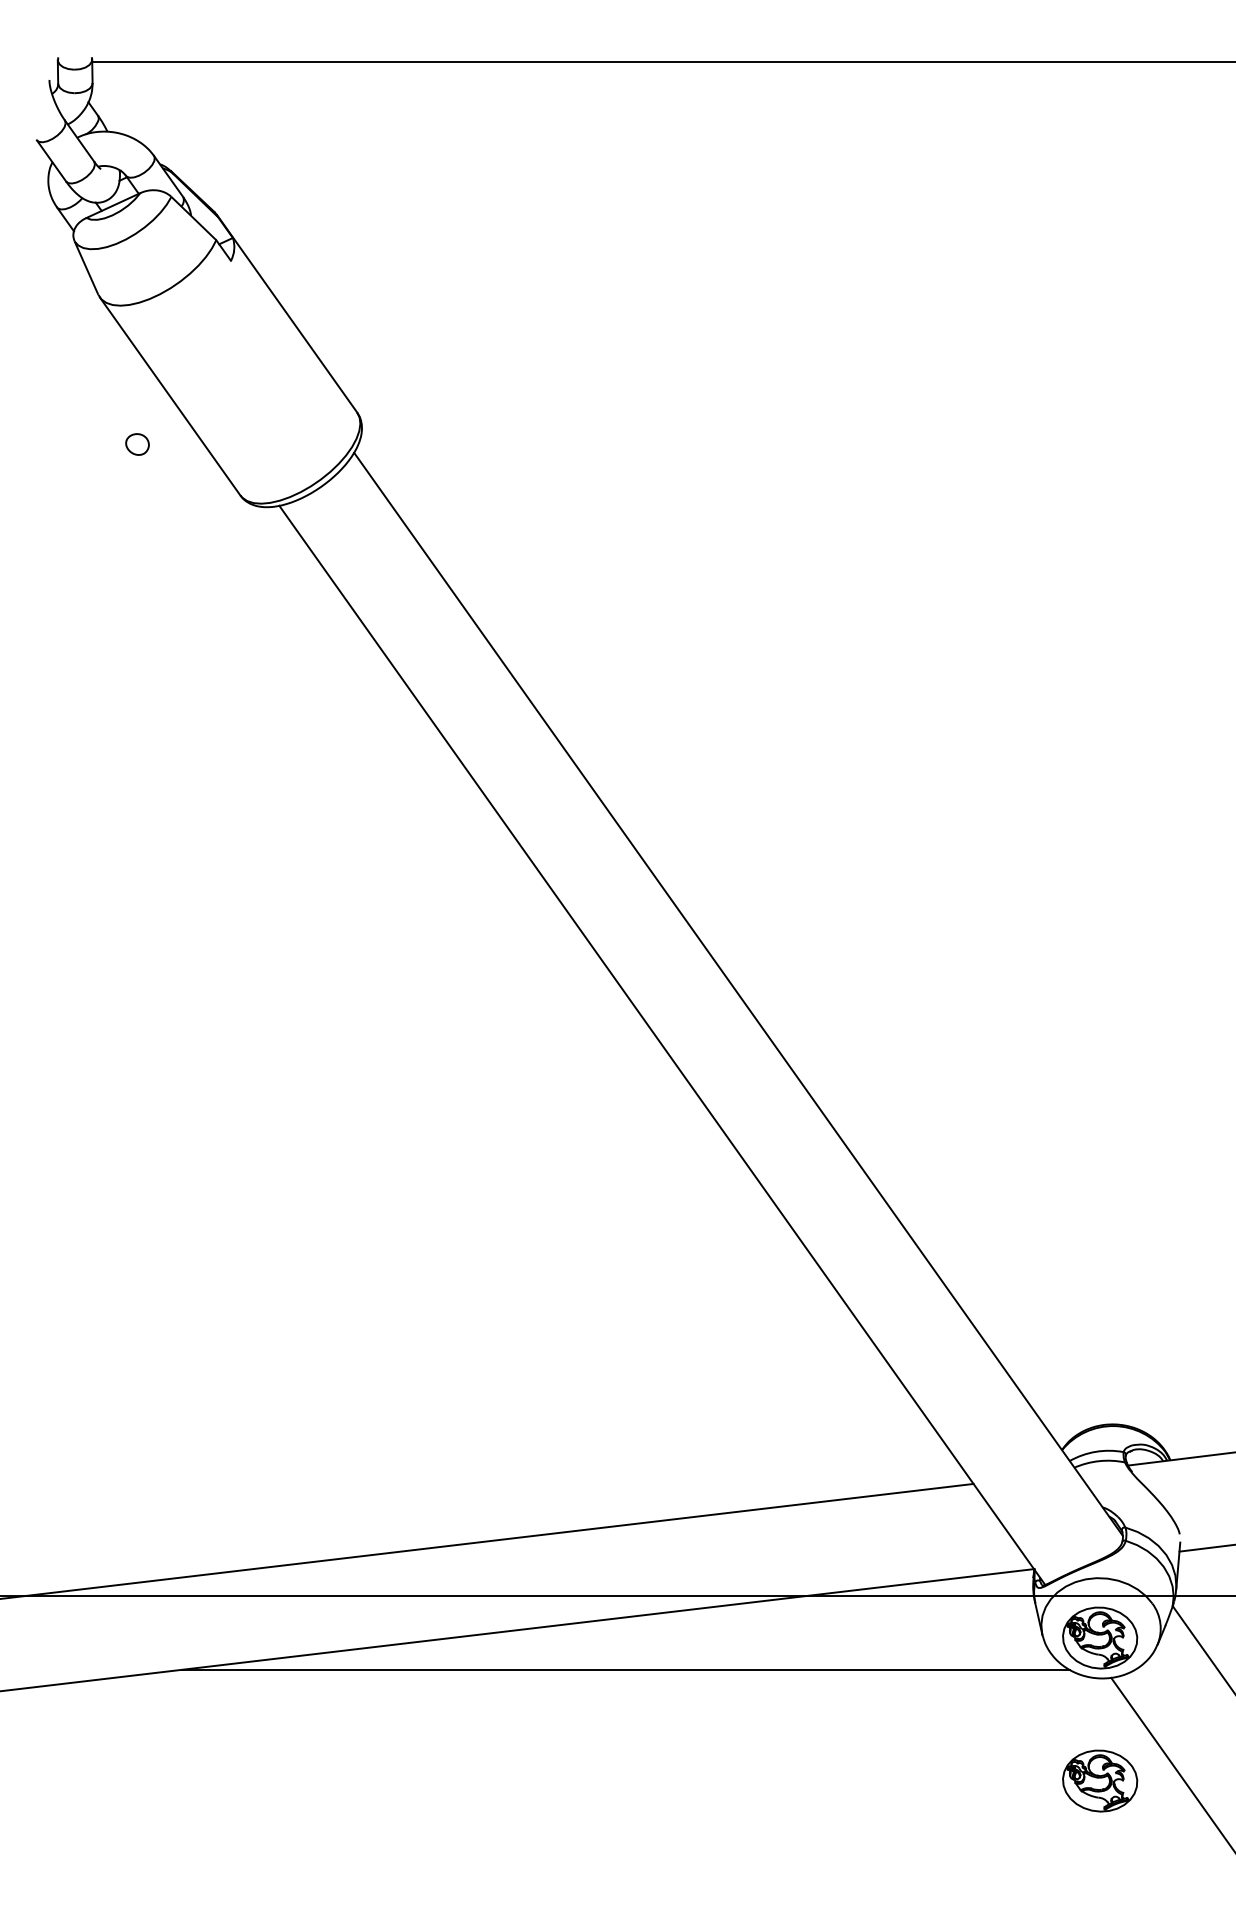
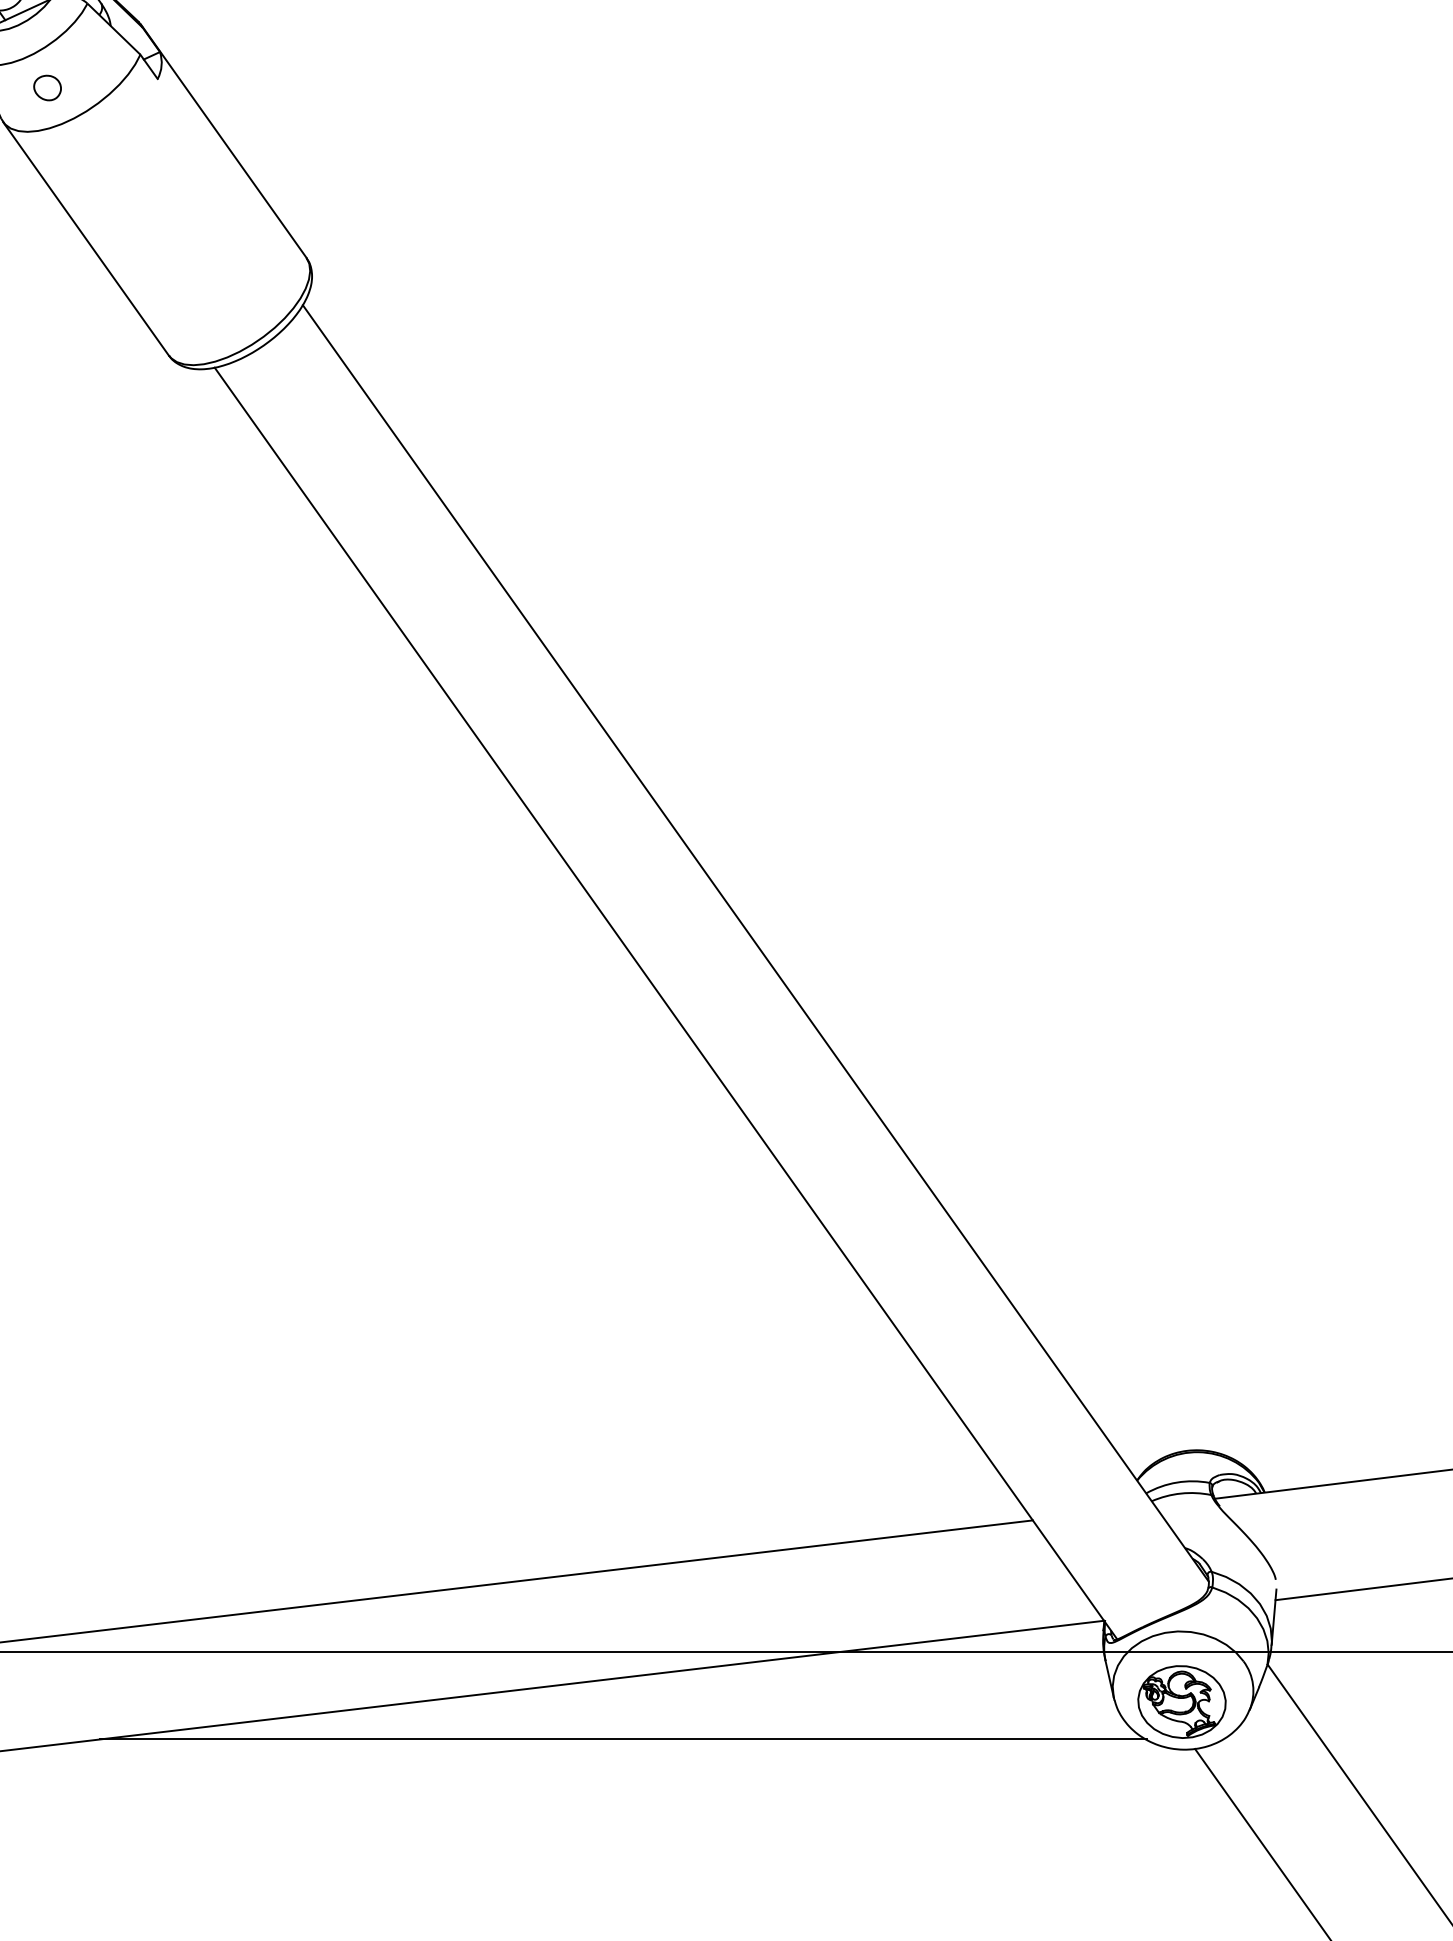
part: (137, 444) -> (47, 88), moved
part: (1100, 1780) -> (1182, 1869), removed

